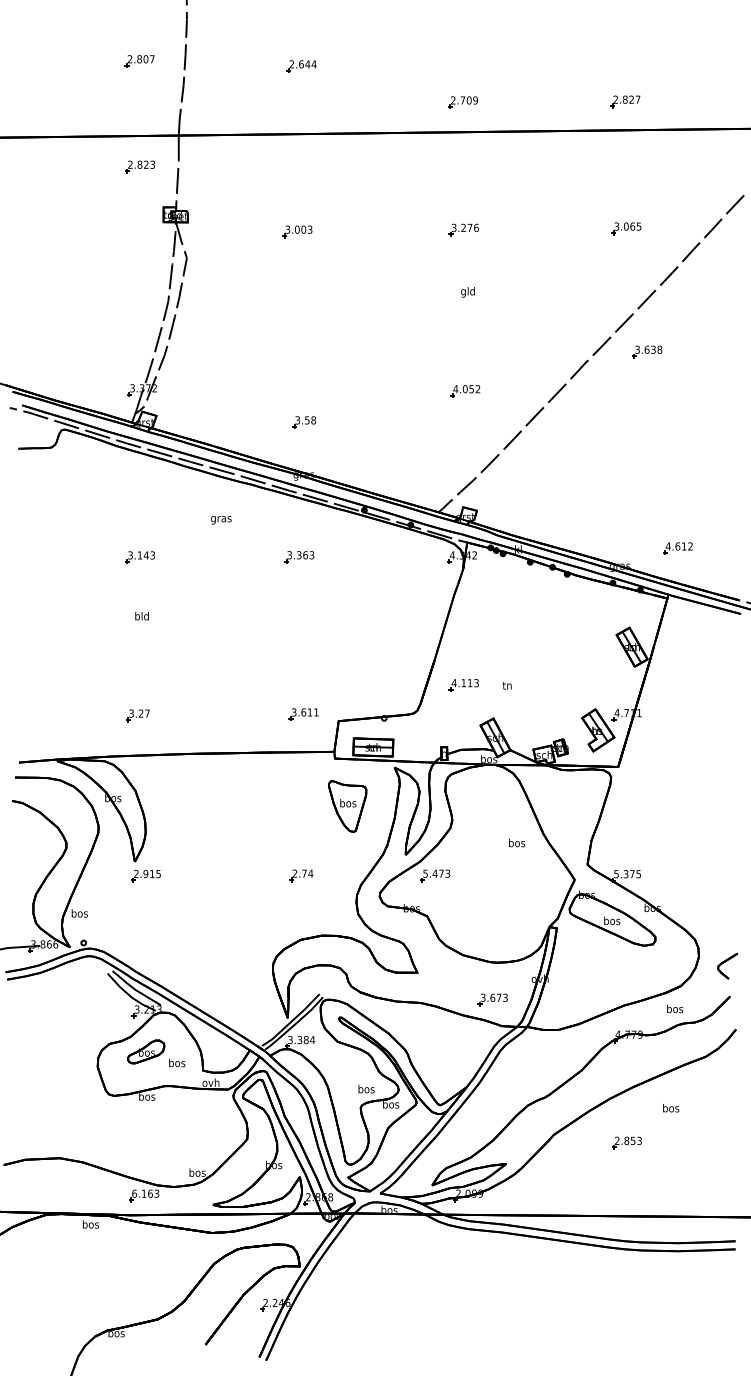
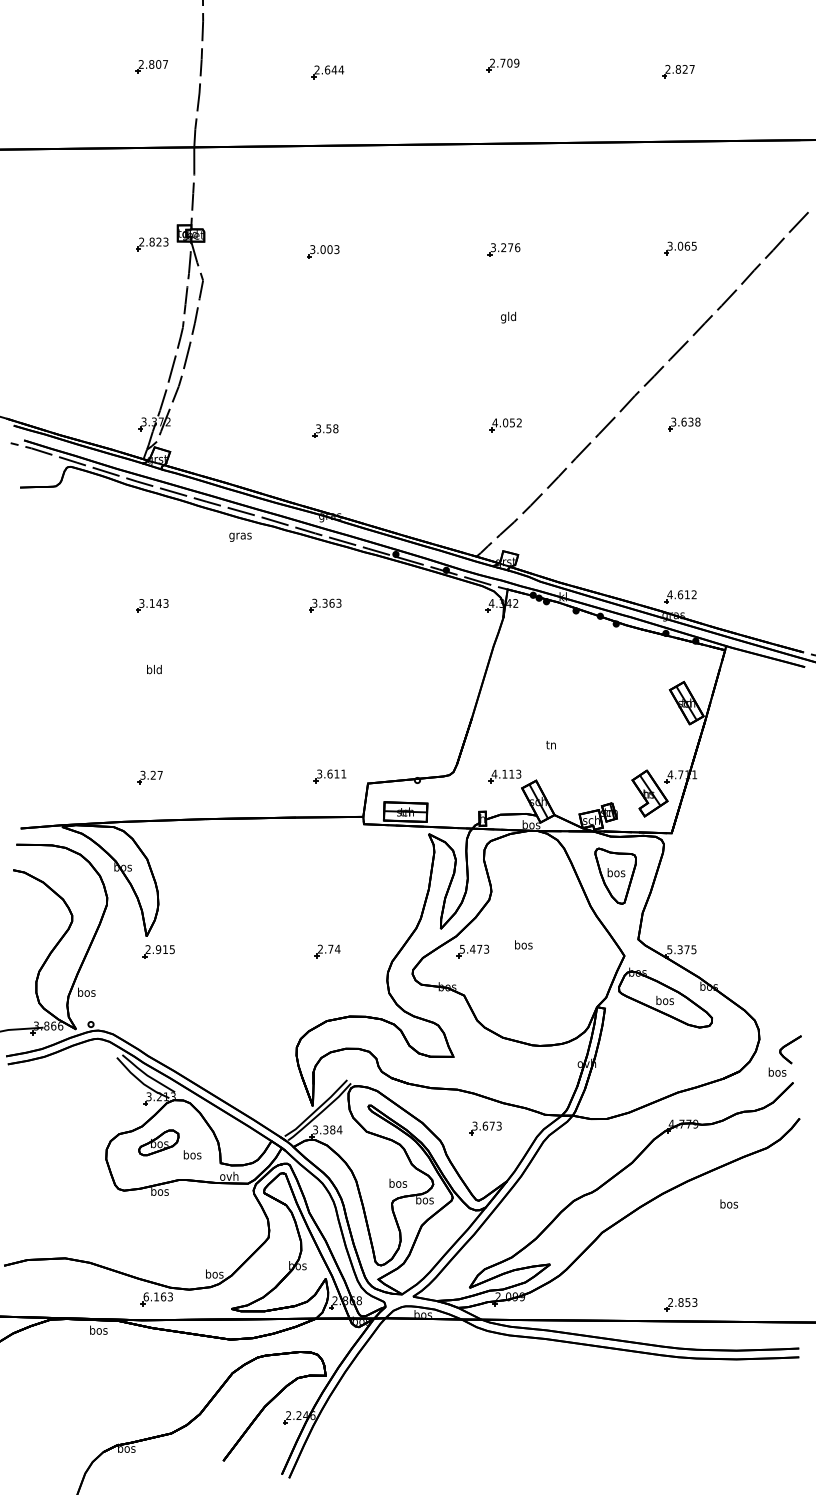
part: (625, 101) -> (678, 71), moved
part: (462, 102) -> (502, 65), moved
part: (140, 166) -> (152, 244), moved
part: (647, 352) -> (684, 424), moved
part: (304, 421) -> (325, 430), moved
text: (221, 519) -> (240, 536), moved
part: (677, 548) -> (680, 596), moved
part: (463, 685) -> (504, 776), moved
part: (347, 805) -> (615, 875), moved
text: (516, 842) -> (523, 944), moved
part: (492, 1000) -> (485, 1128), moved
text: (675, 1008) -> (777, 1071), moved
part: (626, 1142) -> (680, 1304), moved

